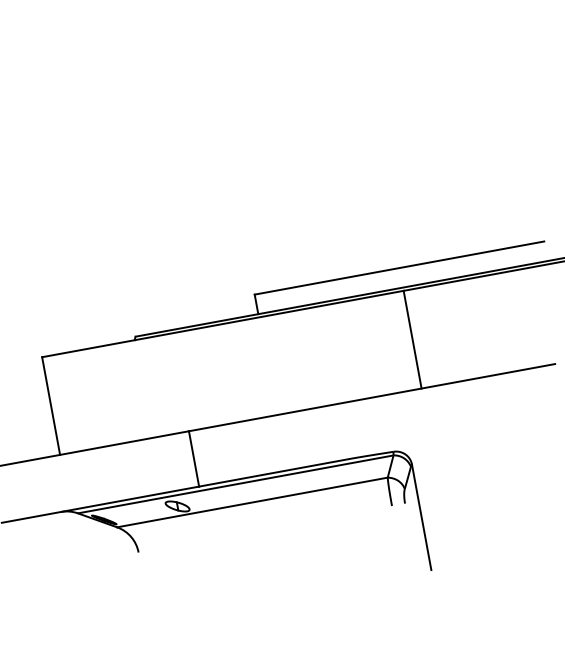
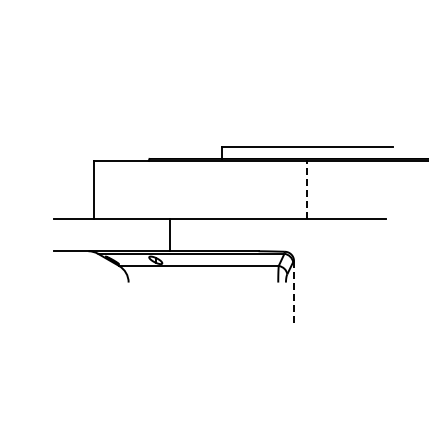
line: (412, 339) -> (307, 189), solid -> dashed
line: (422, 516) -> (294, 291), solid -> dashed

